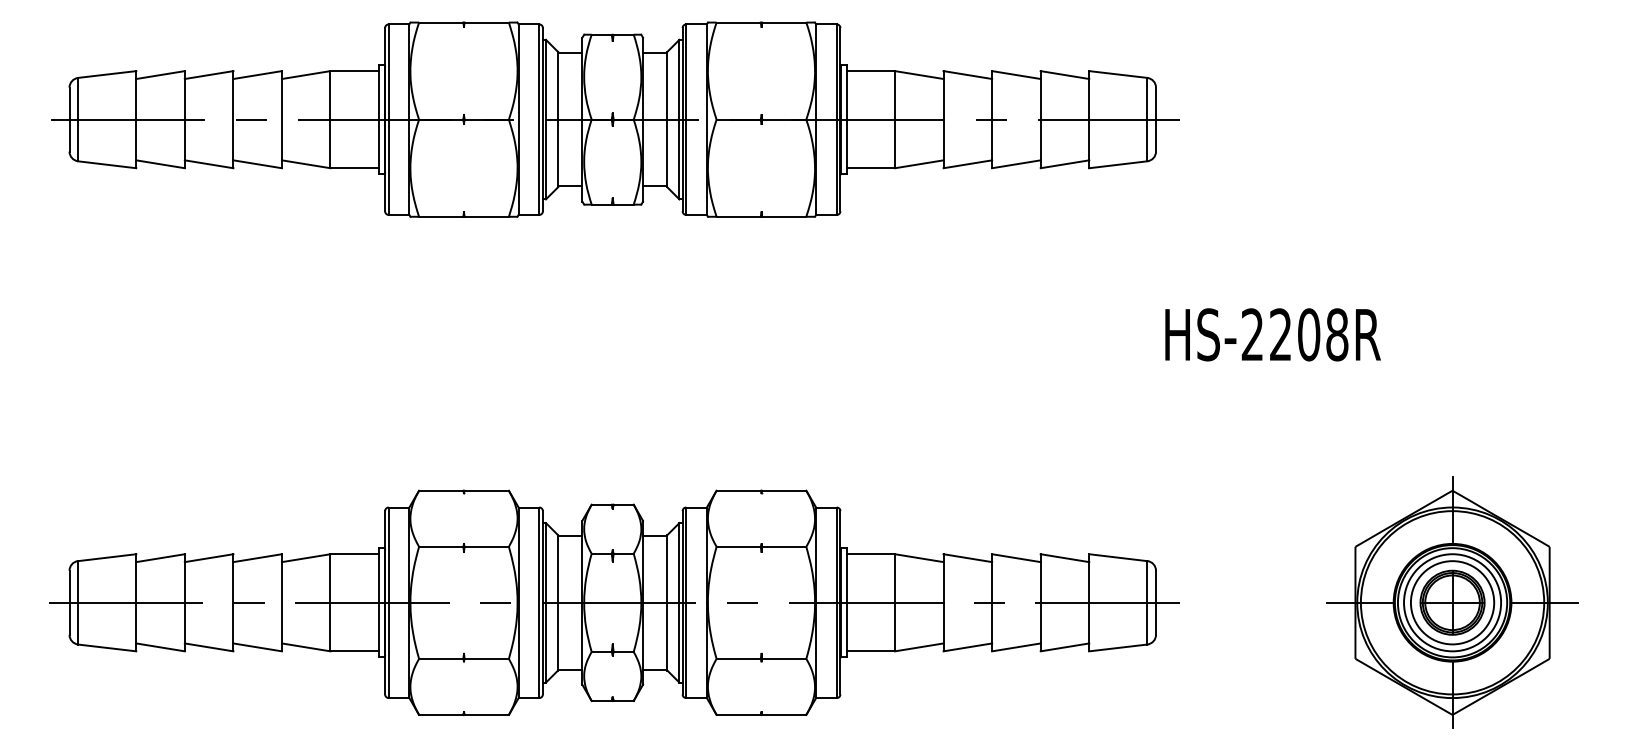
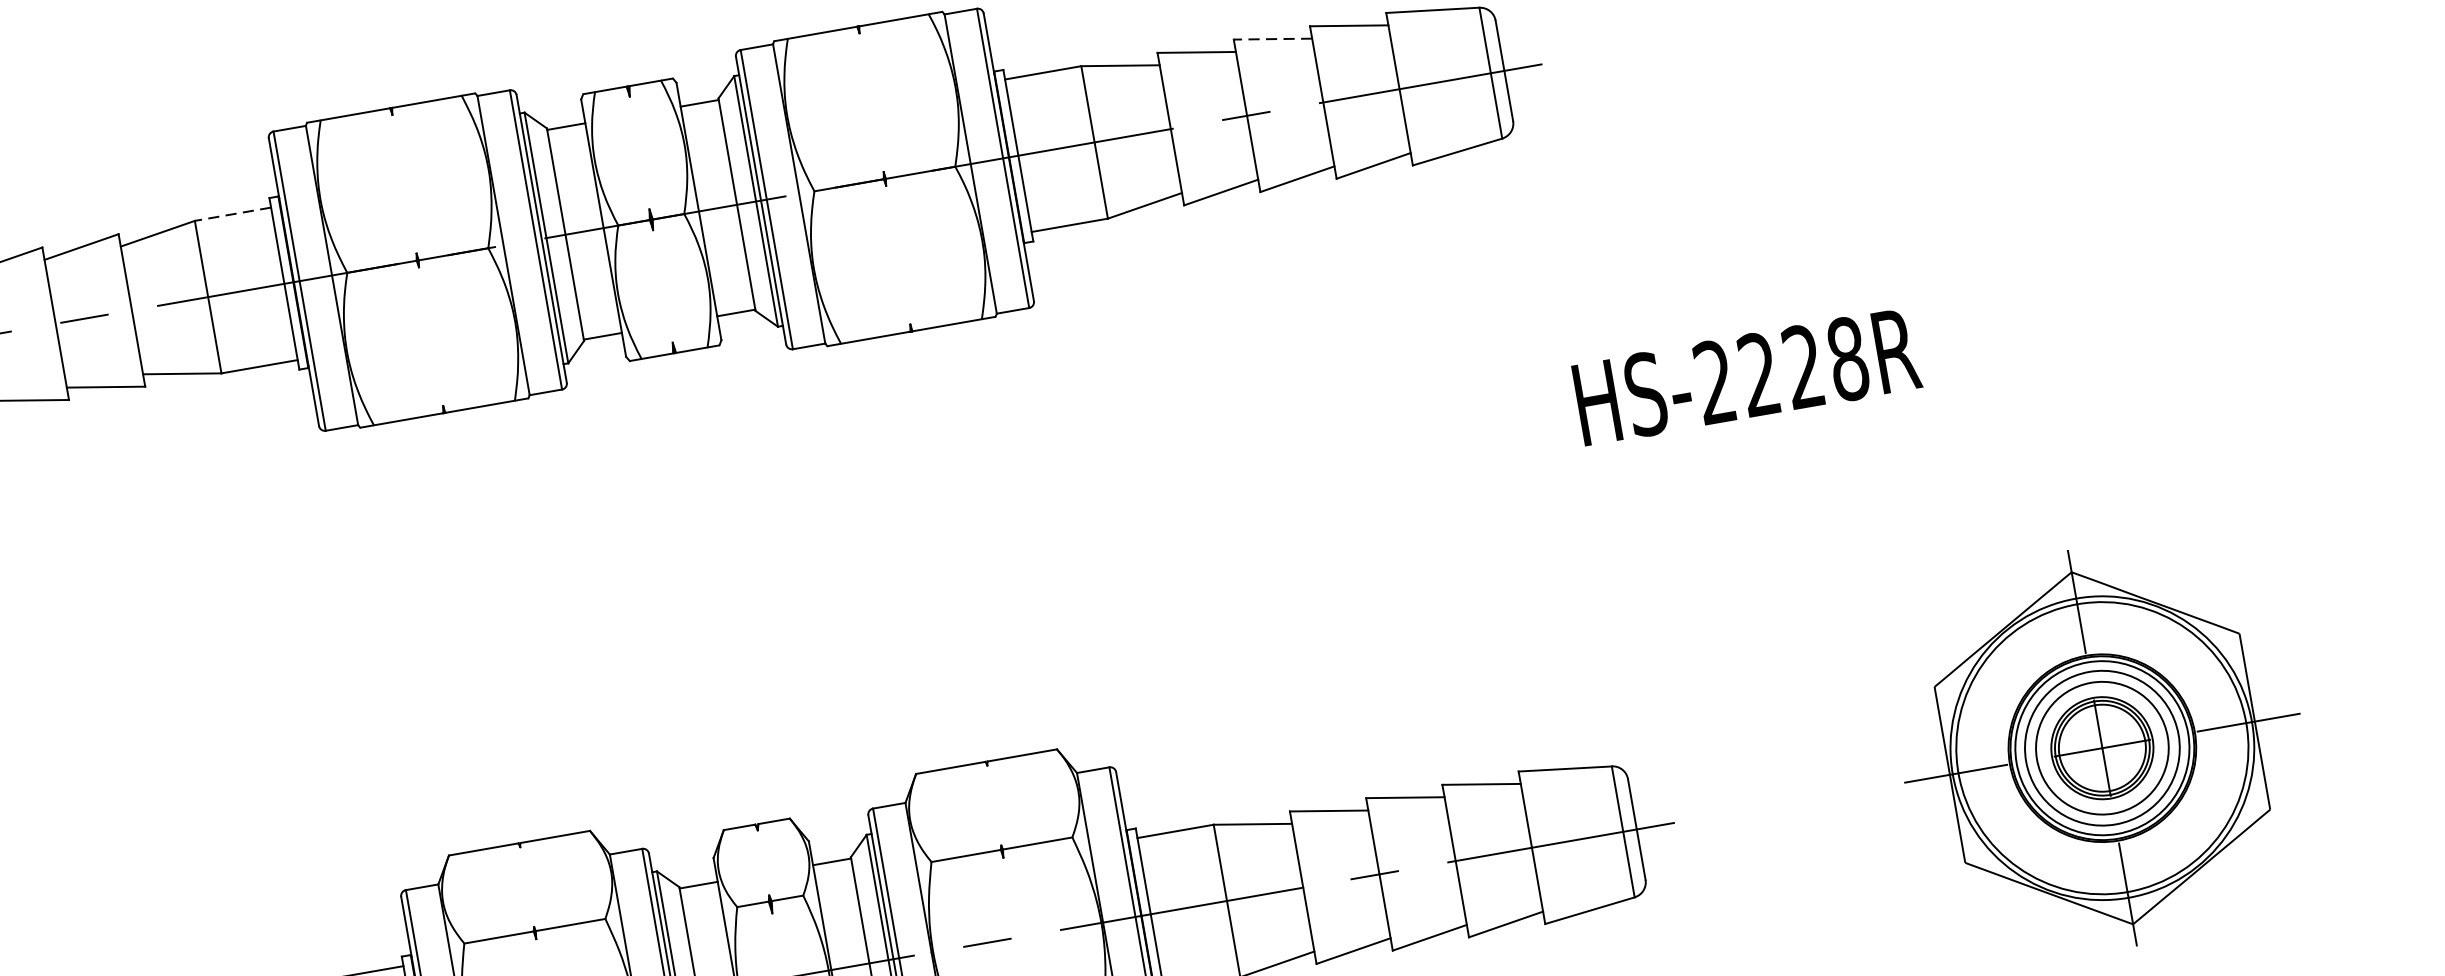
line: (354, 71) -> (232, 214), solid -> dashed
line: (1016, 75) -> (1273, 39), solid -> dashed
text: (1309, 334) -> (1804, 366), HS-2208R -> HS-2228R

